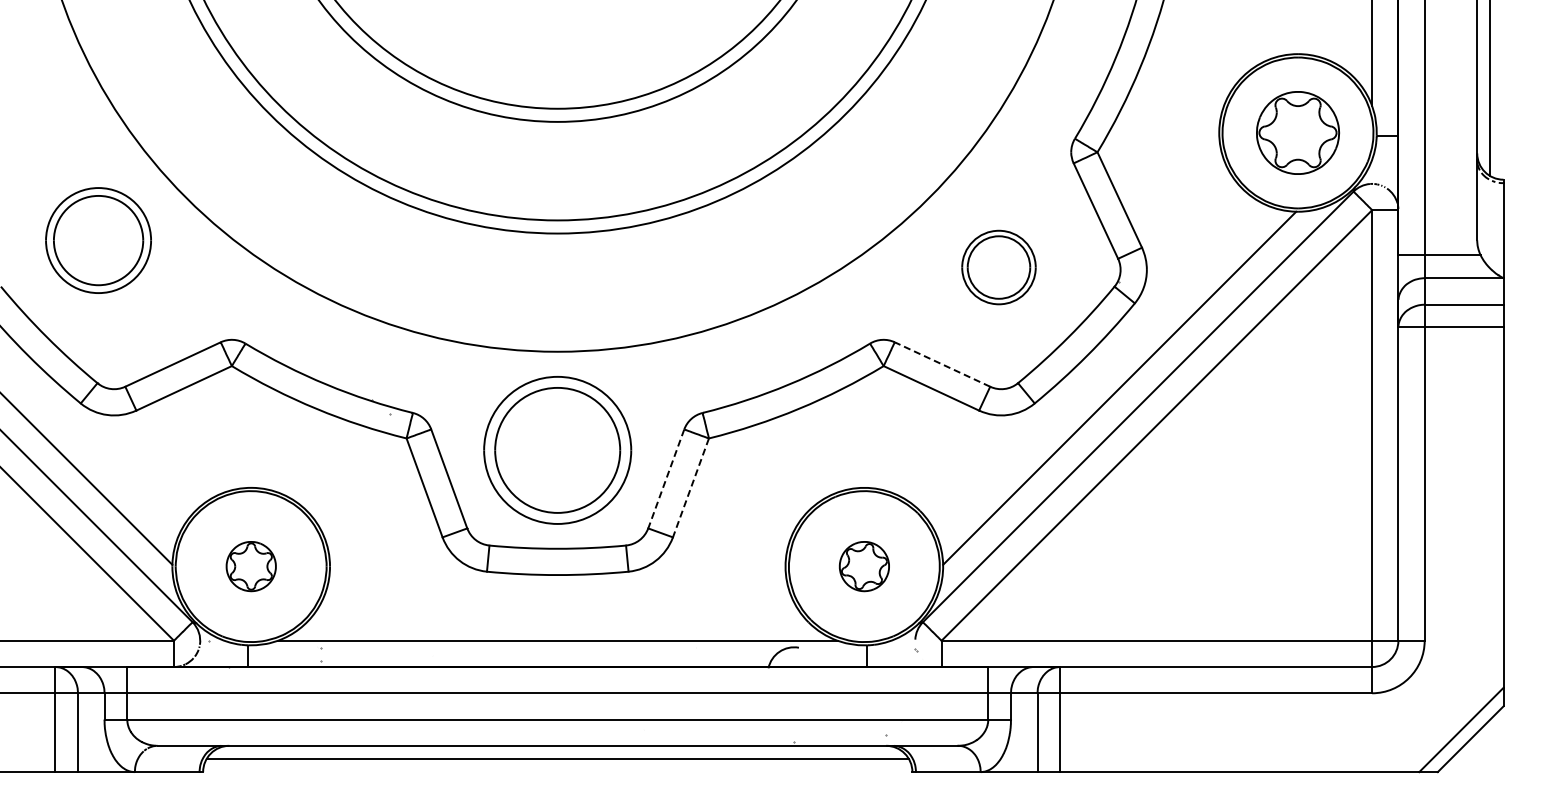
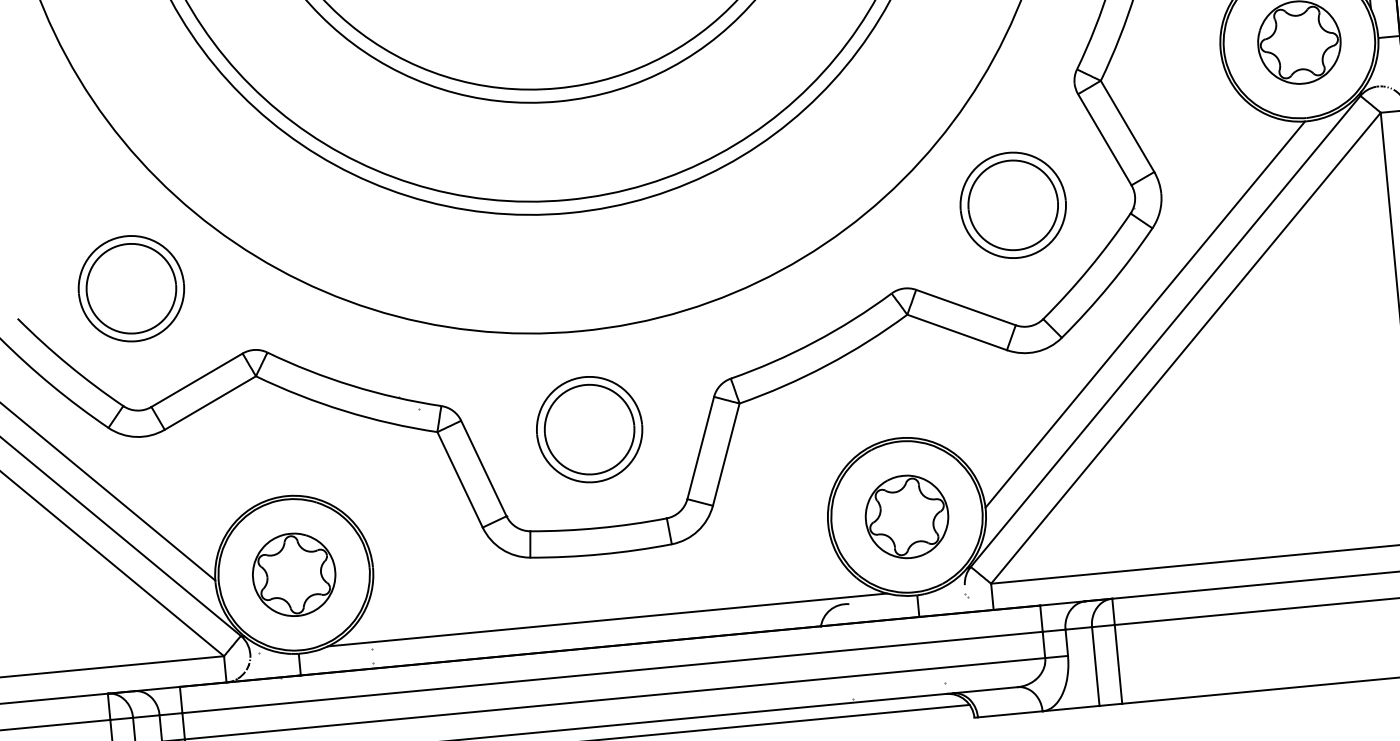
part: (98, 240) -> (131, 288), moved
part: (998, 267) -> (1012, 205), size x1.43
line: (942, 364) -> (965, 307), dashed -> solid
part: (557, 449) -> (589, 428), size x0.71
line: (666, 478) -> (700, 447), dashed -> solid
line: (690, 487) -> (725, 454), dashed -> solid
part: (251, 566) -> (294, 574), size x1.67
part: (864, 566) -> (907, 516), size x1.67

